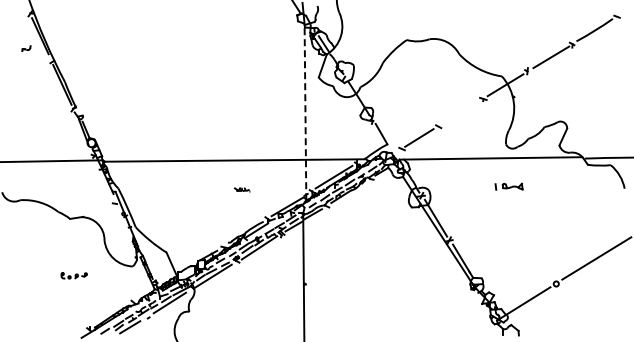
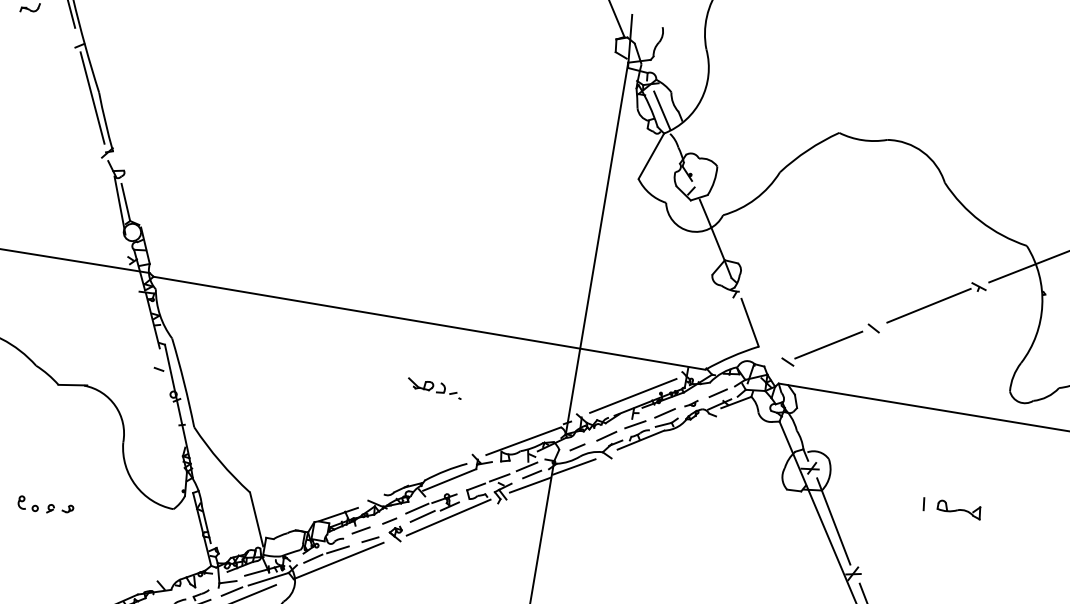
line: (461, 111) -> (927, 304), added
line: (305, 112) -> (597, 248), dashed -> solid
part: (508, 186) -> (950, 507), moved
part: (242, 189) -> (434, 387), size x1.67

